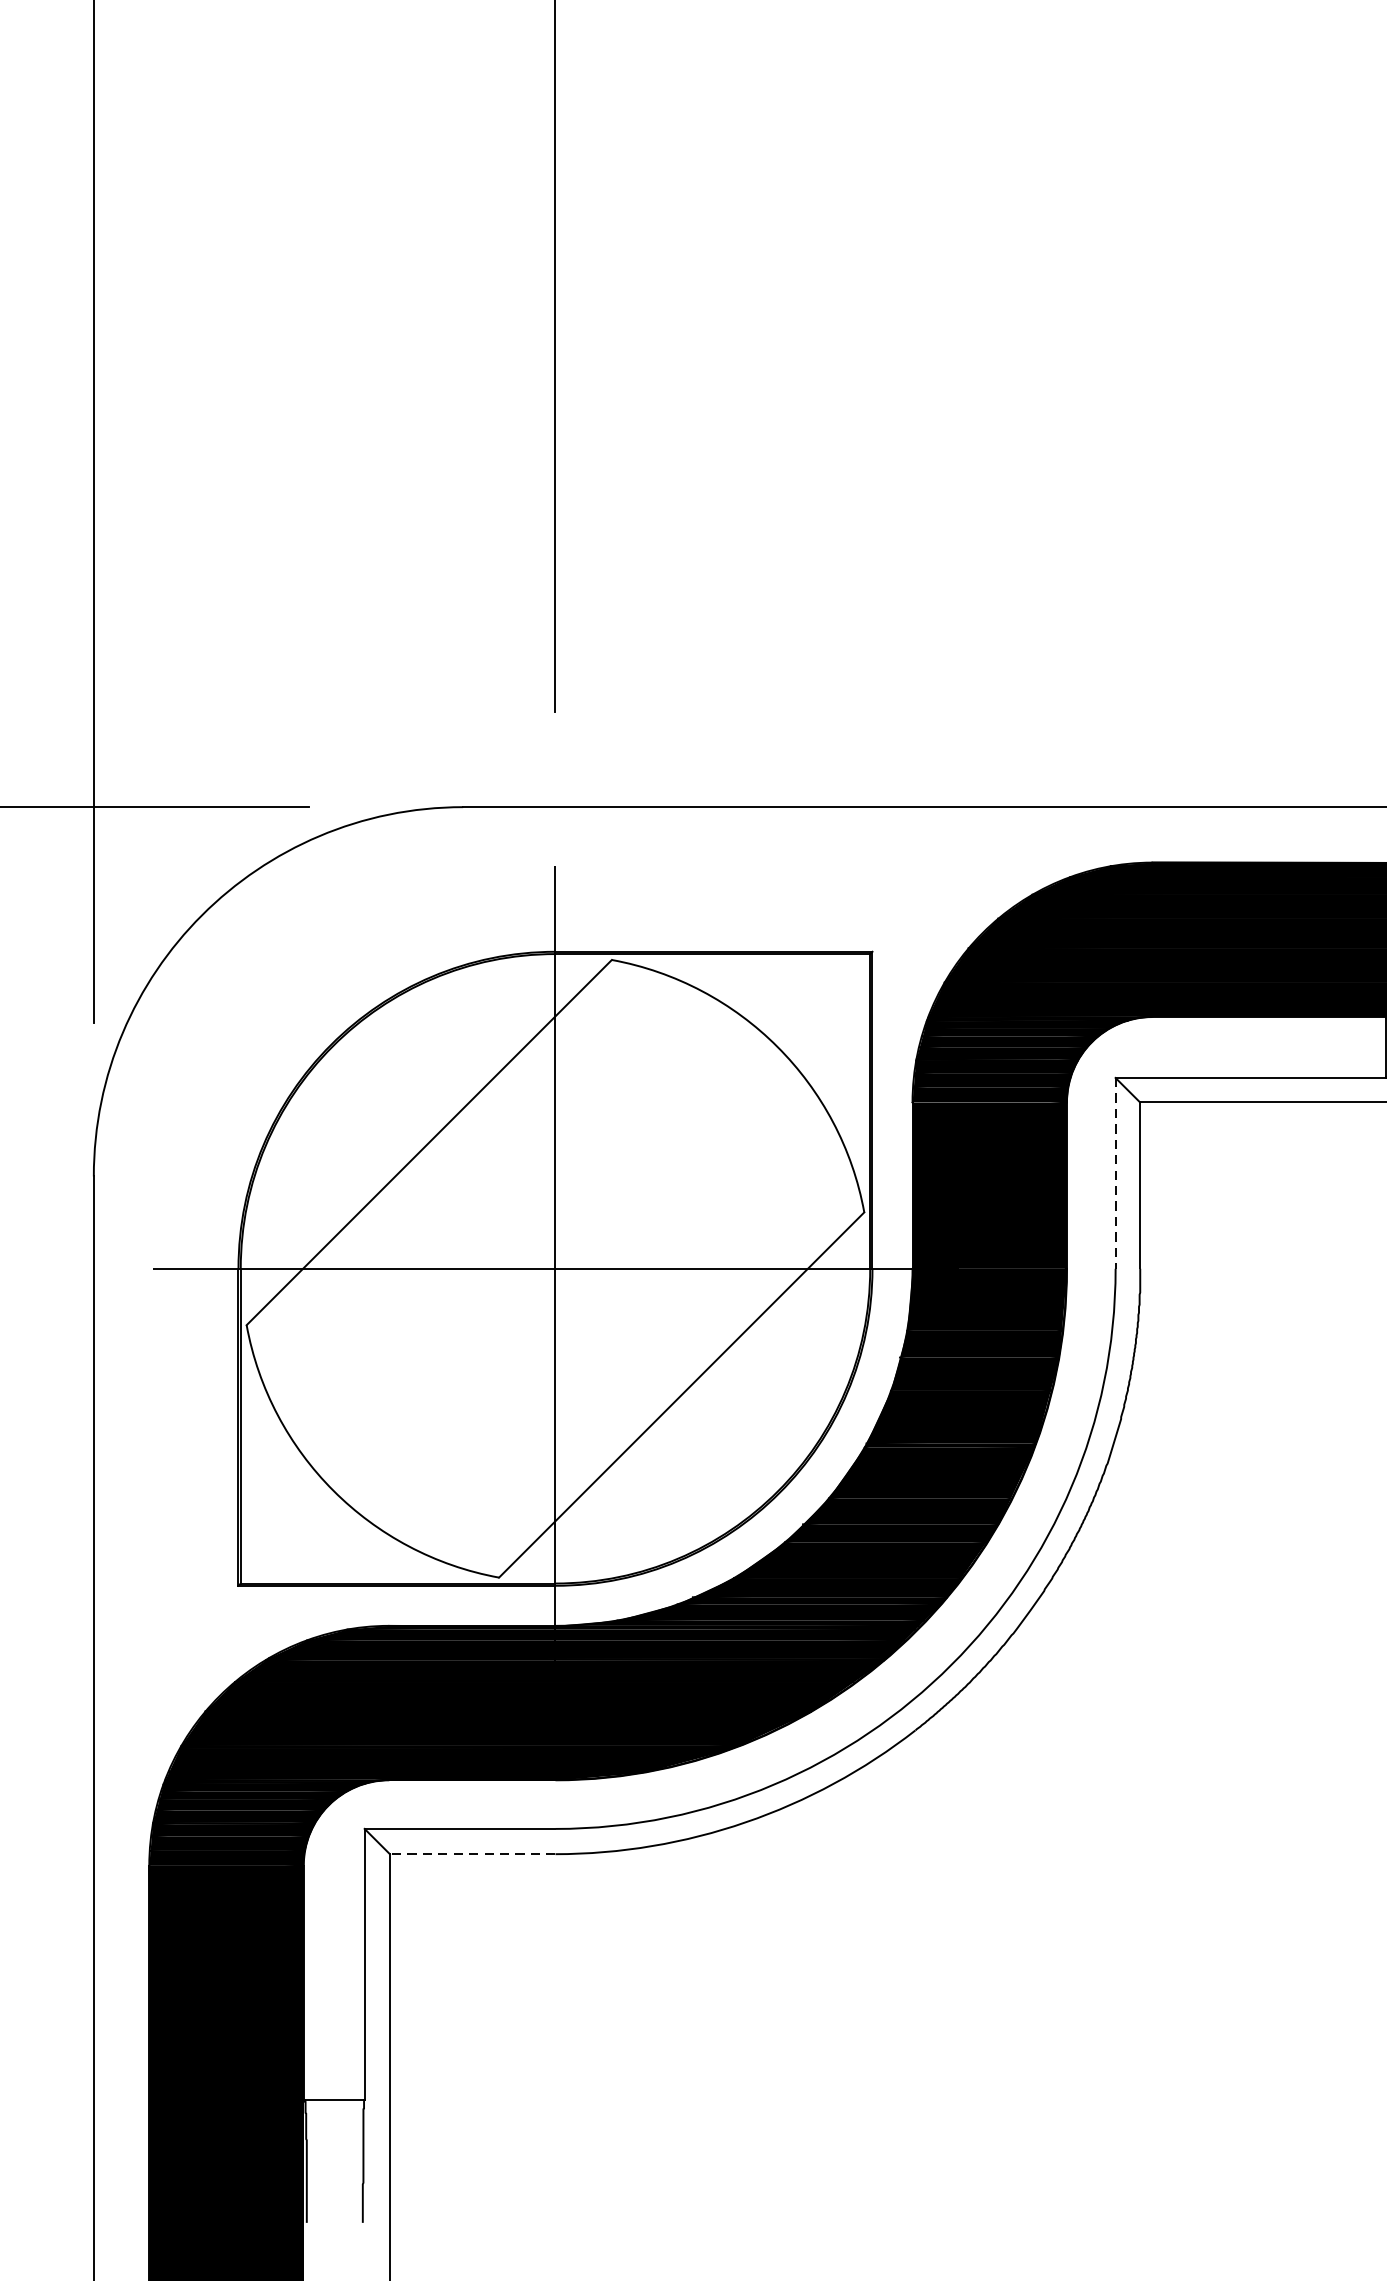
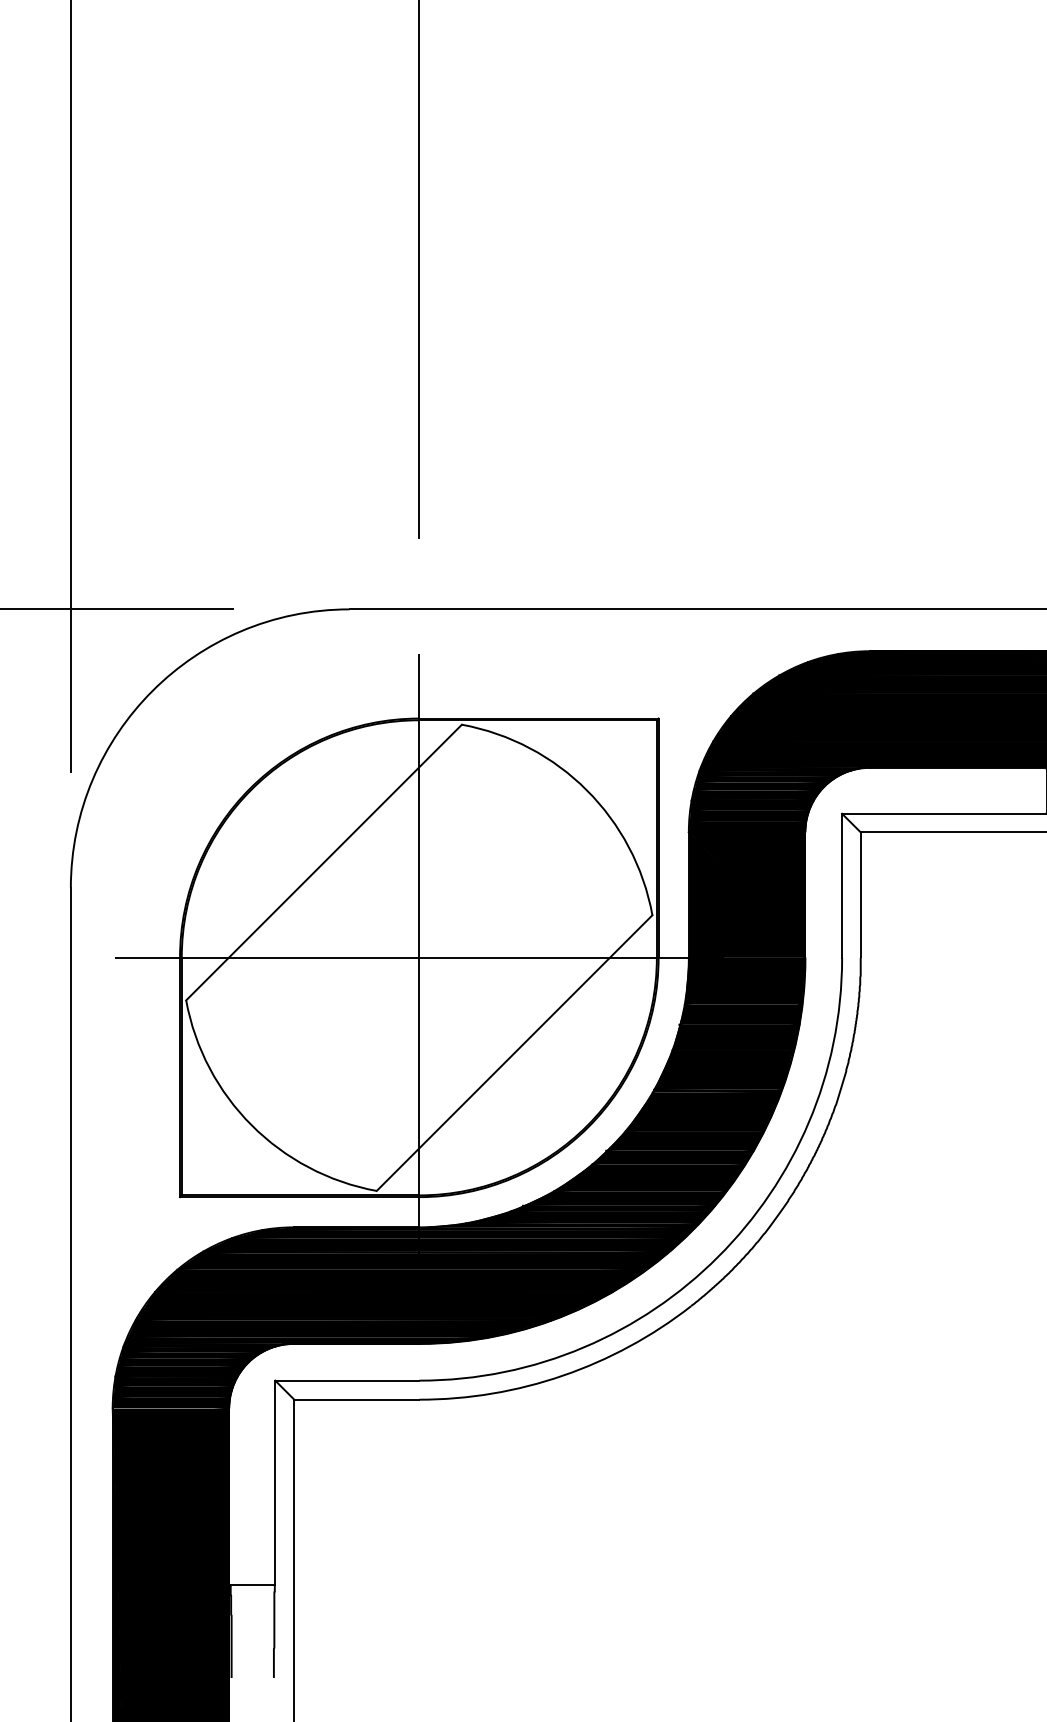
line: (1116, 1174) -> (842, 886), dashed -> solid
line: (472, 1853) -> (356, 1399), dashed -> solid

